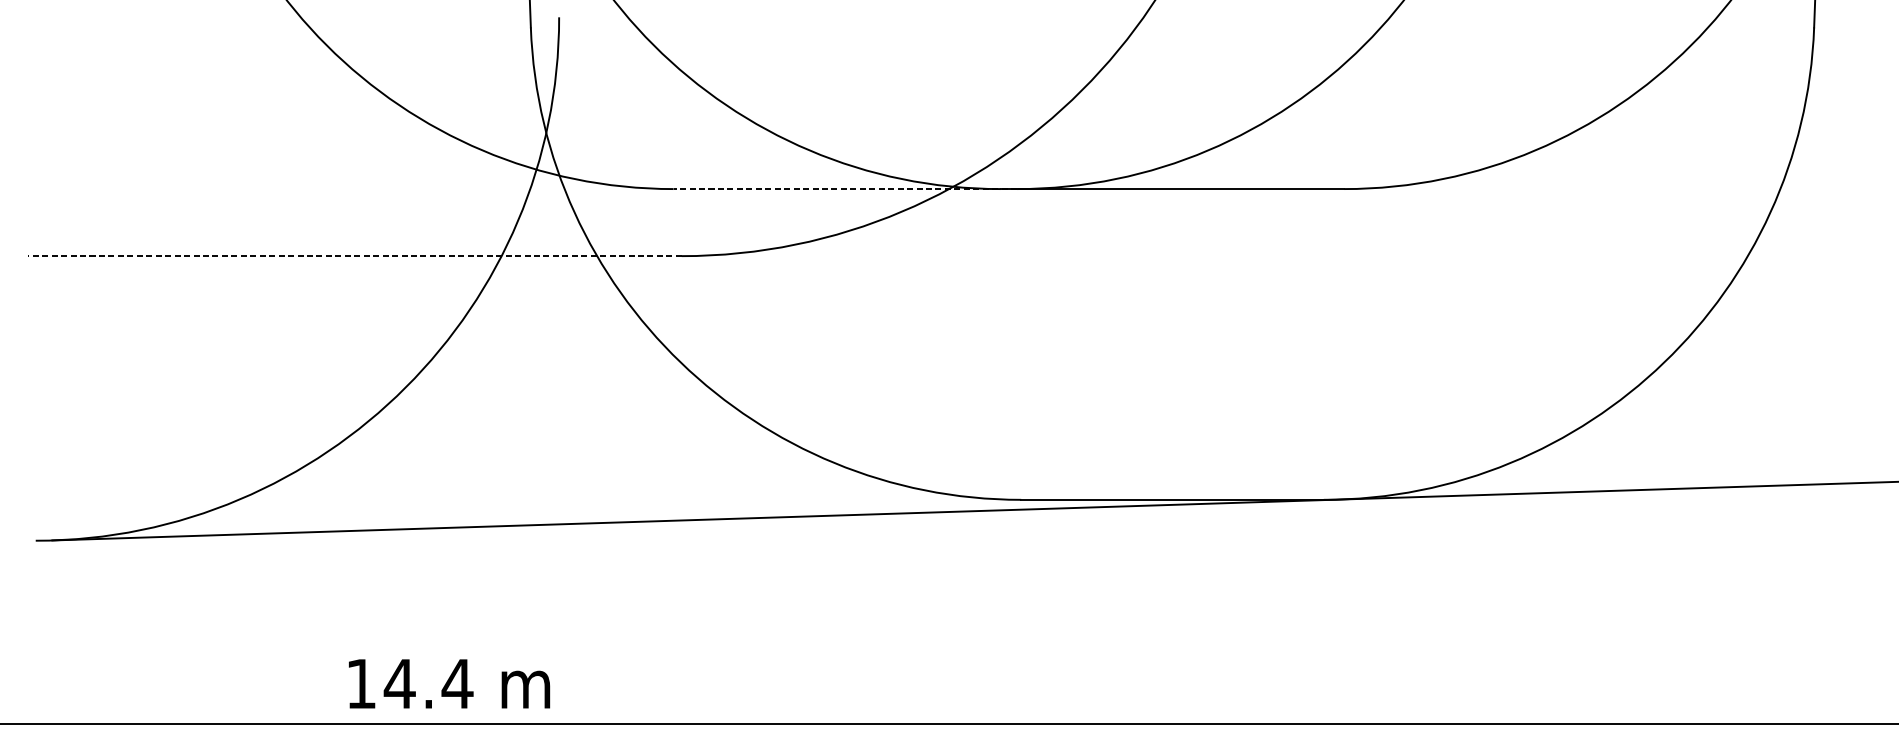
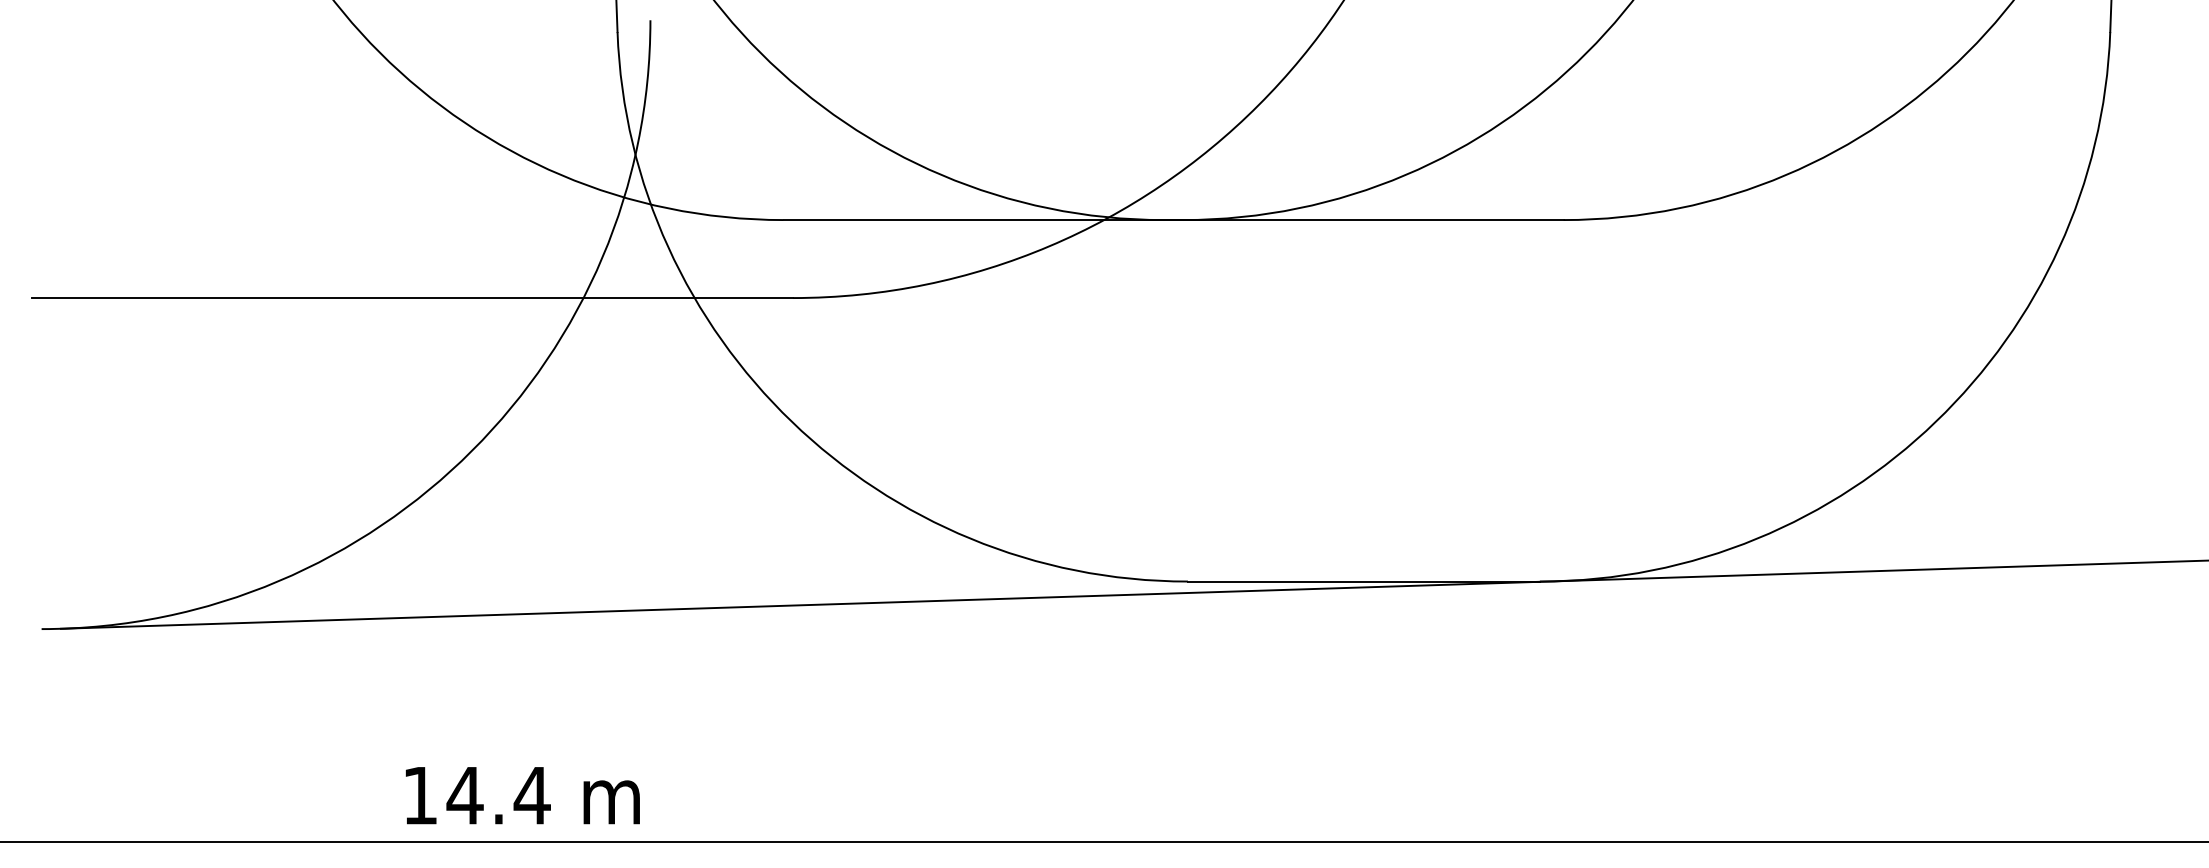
line: (845, 189) -> (983, 220), dashed -> solid
line: (354, 256) -> (412, 298), dashed -> solid

